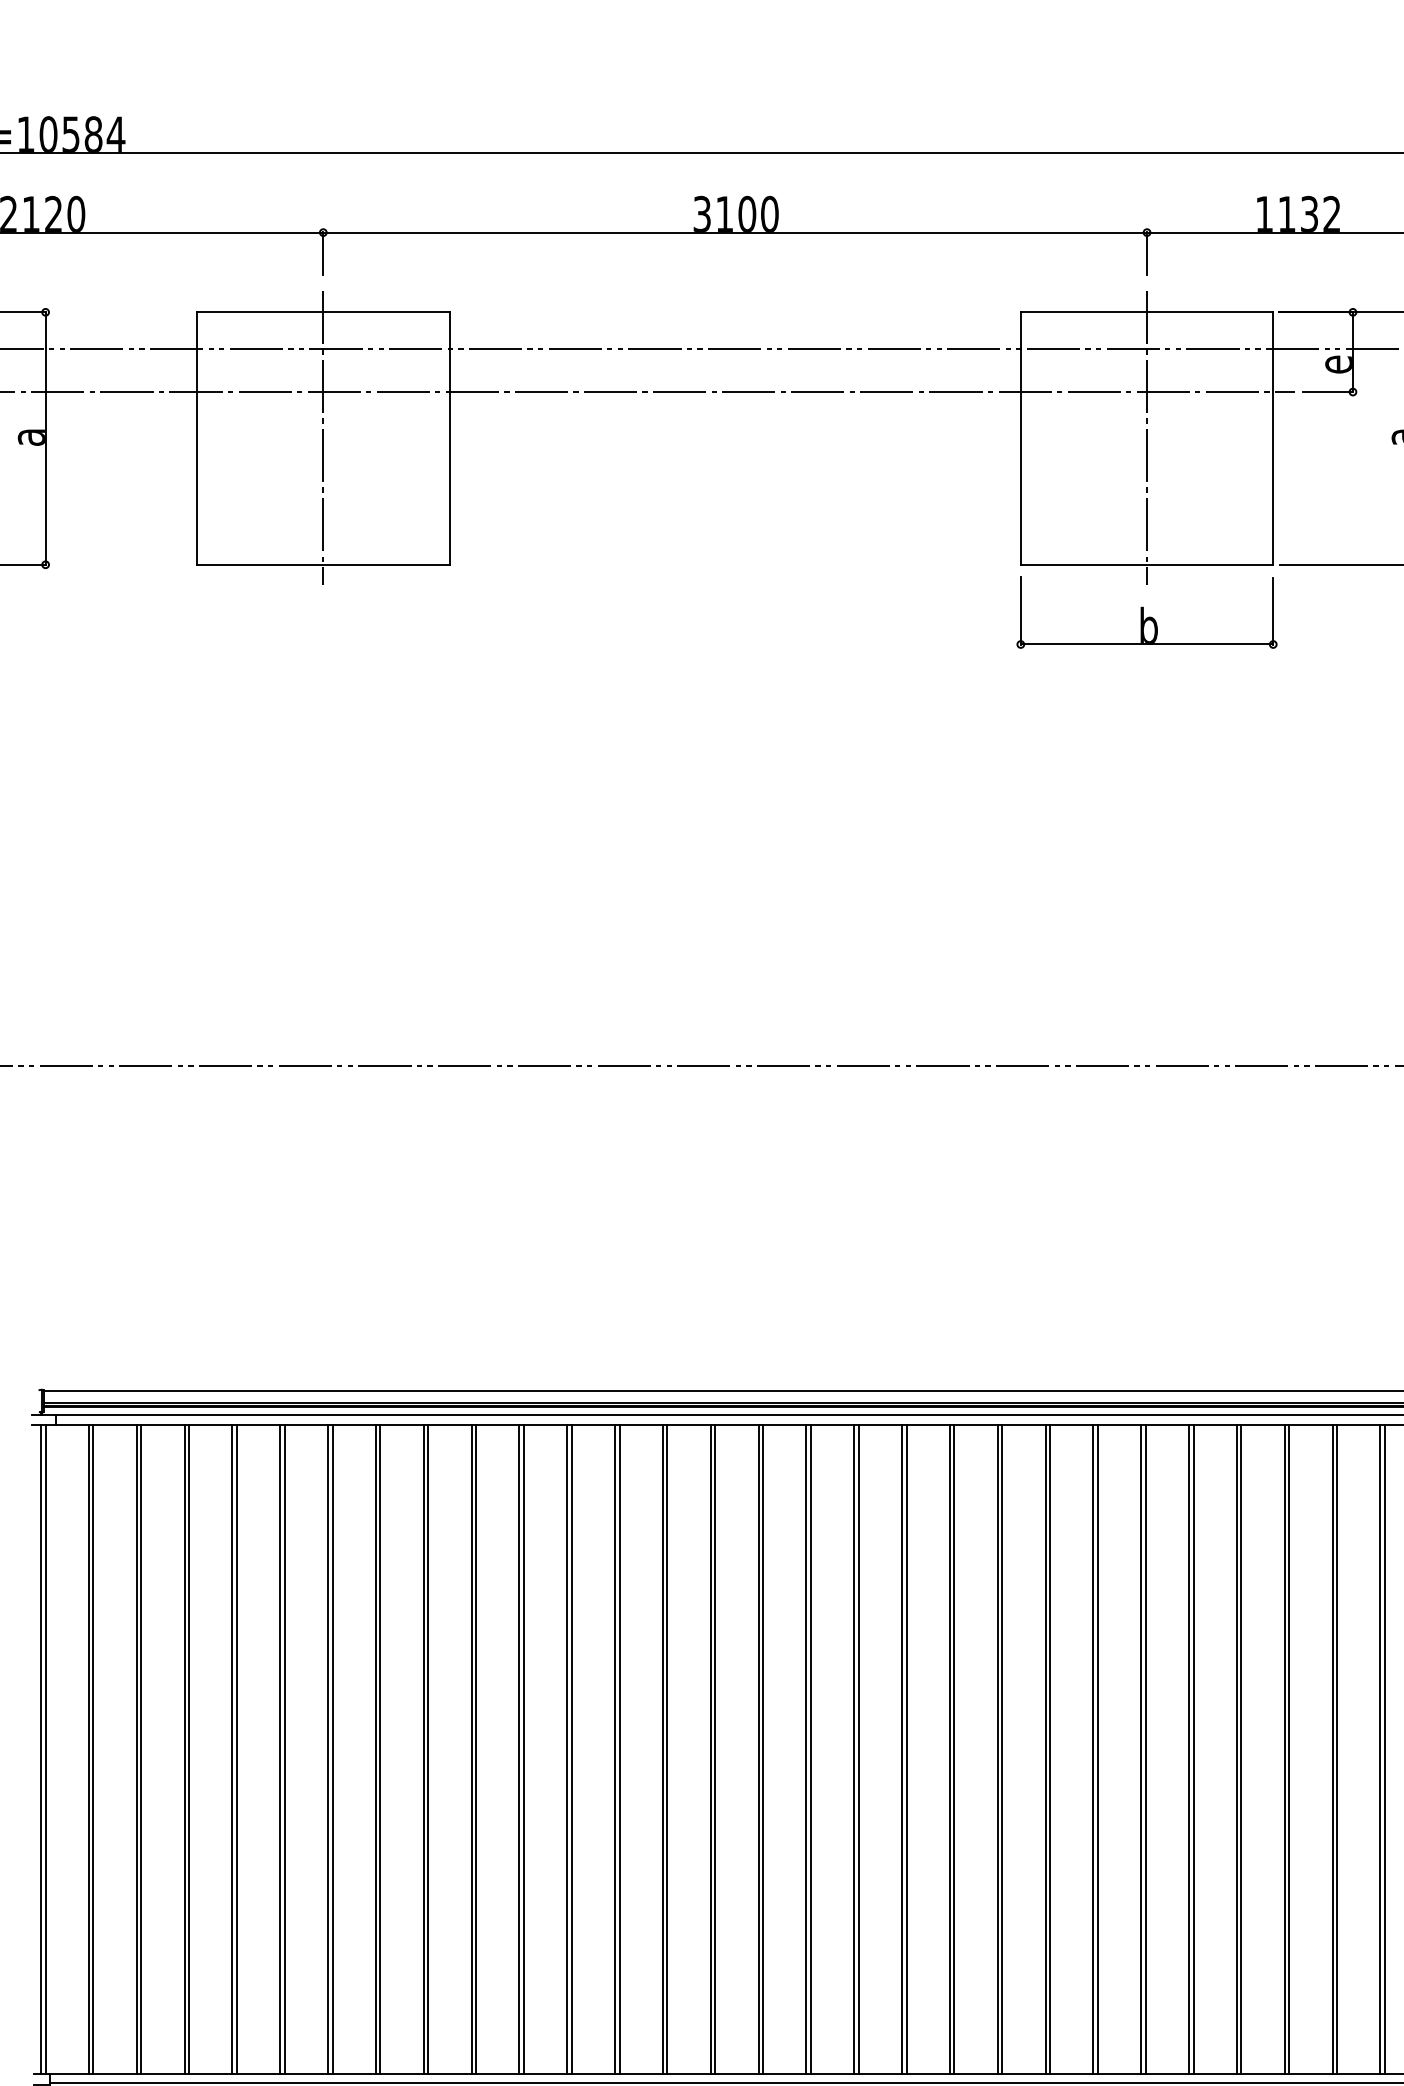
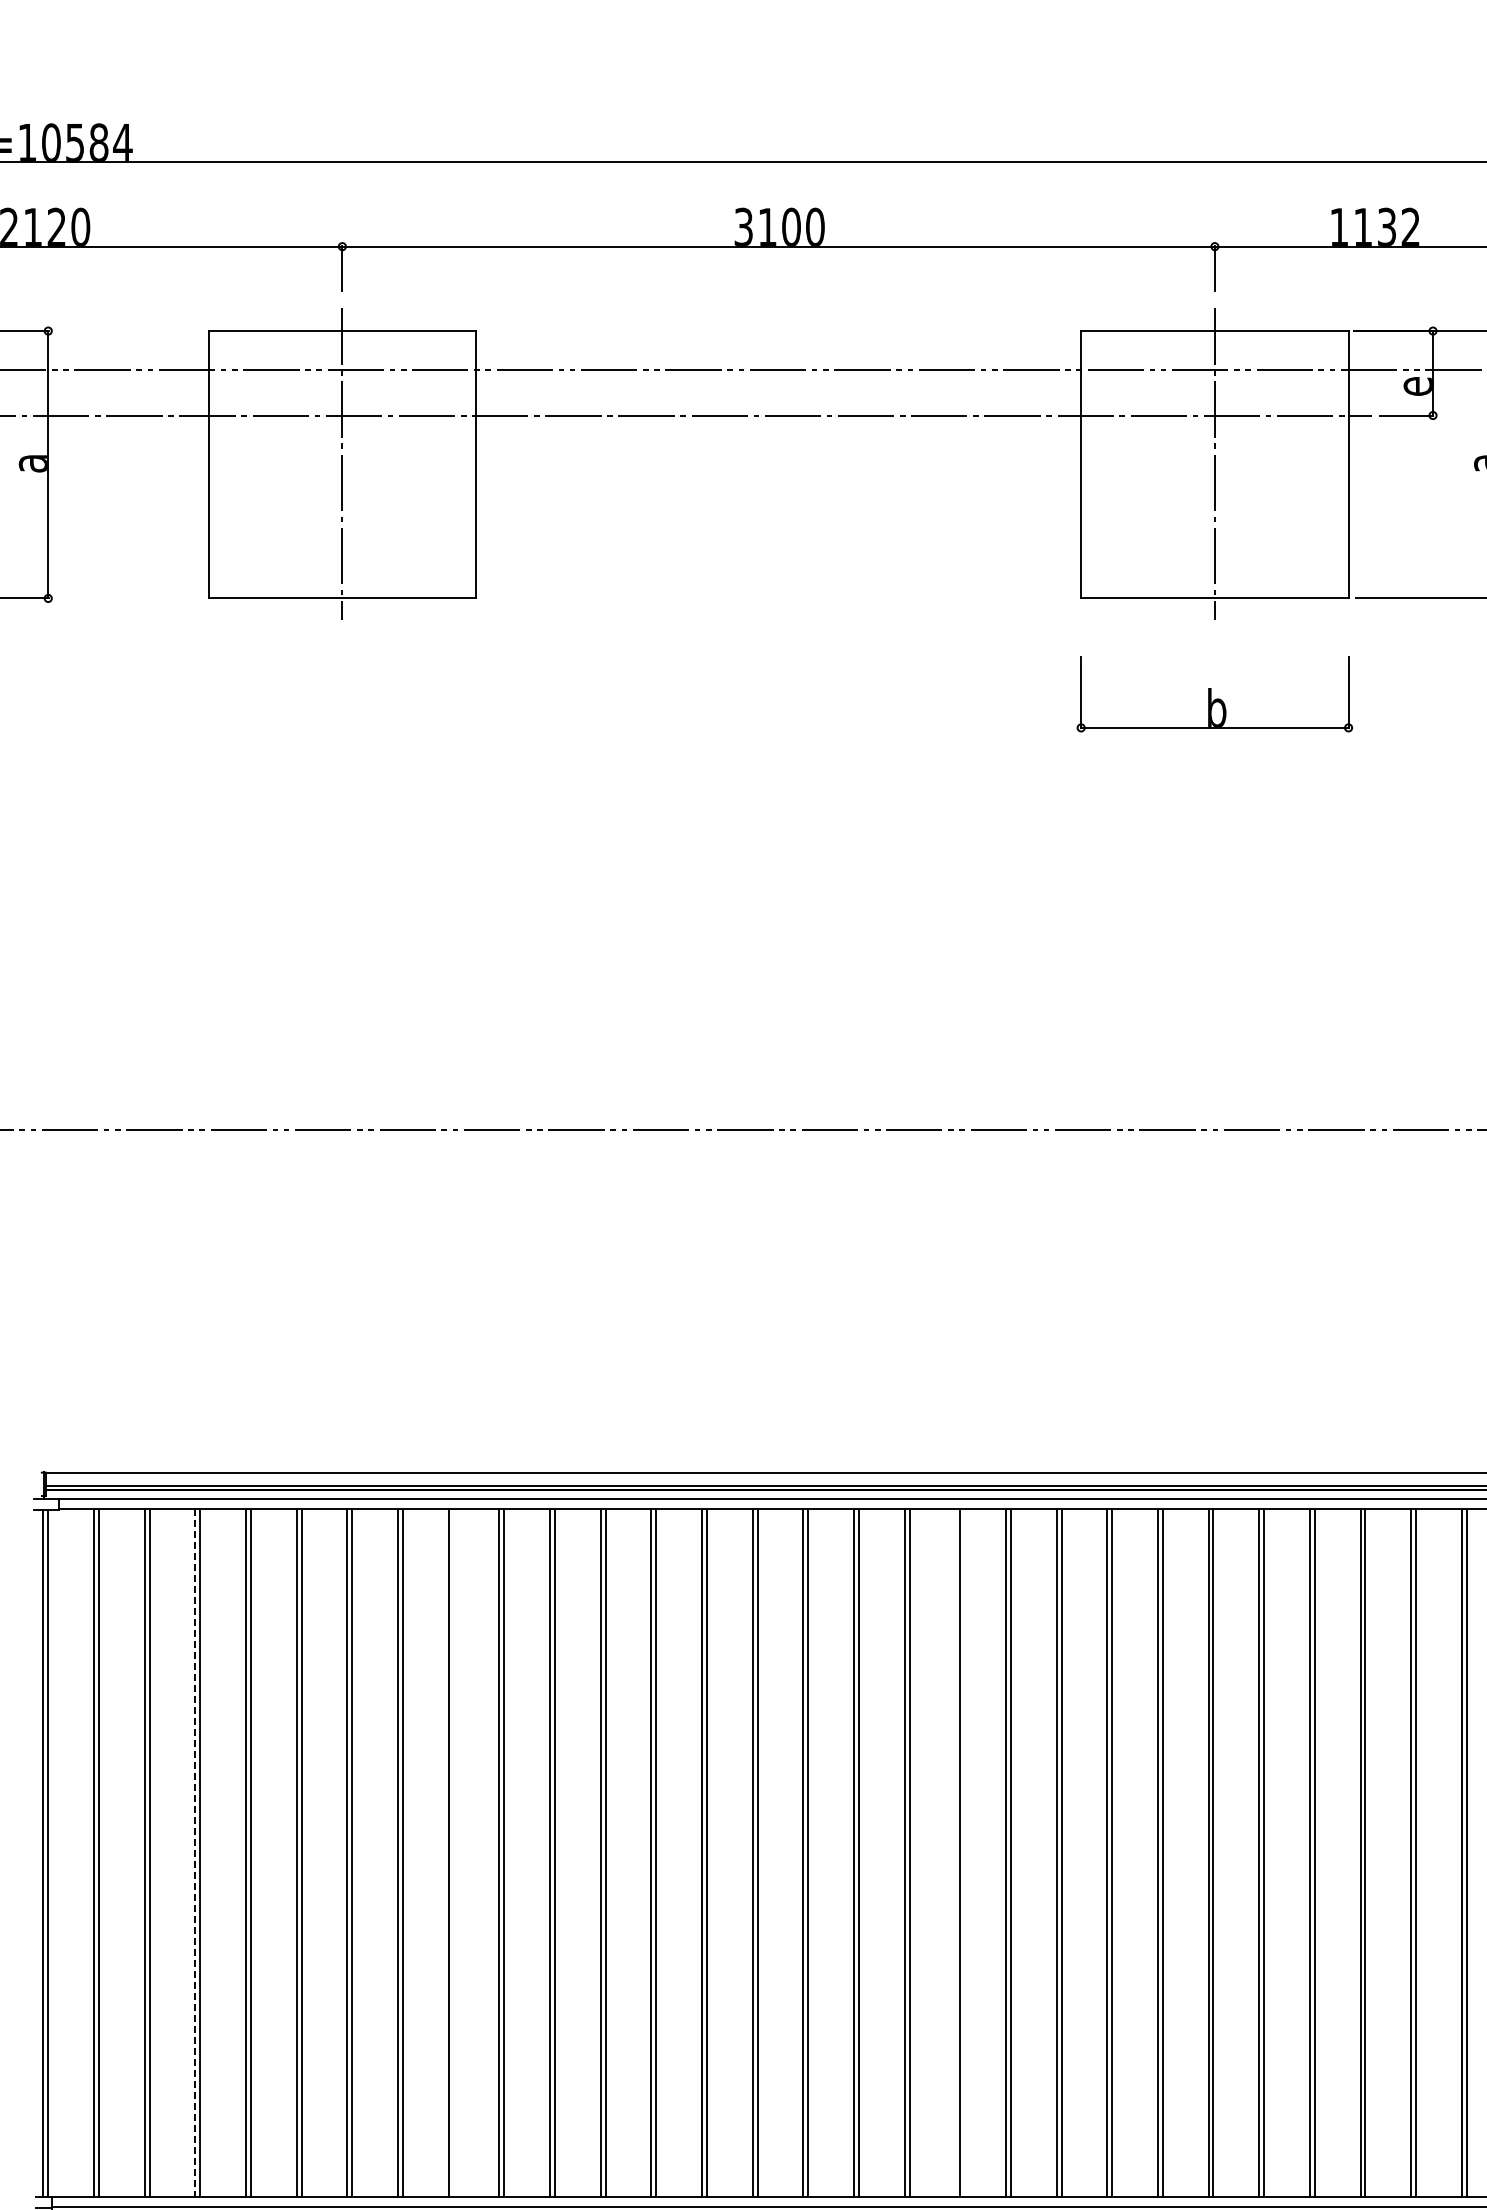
part: (1146, 612) -> (1214, 694), moved
line: (184, 1749) -> (195, 1853), solid -> dashed
line: (428, 1749) -> (453, 1853), removed
line: (902, 1749) -> (955, 1853), removed

